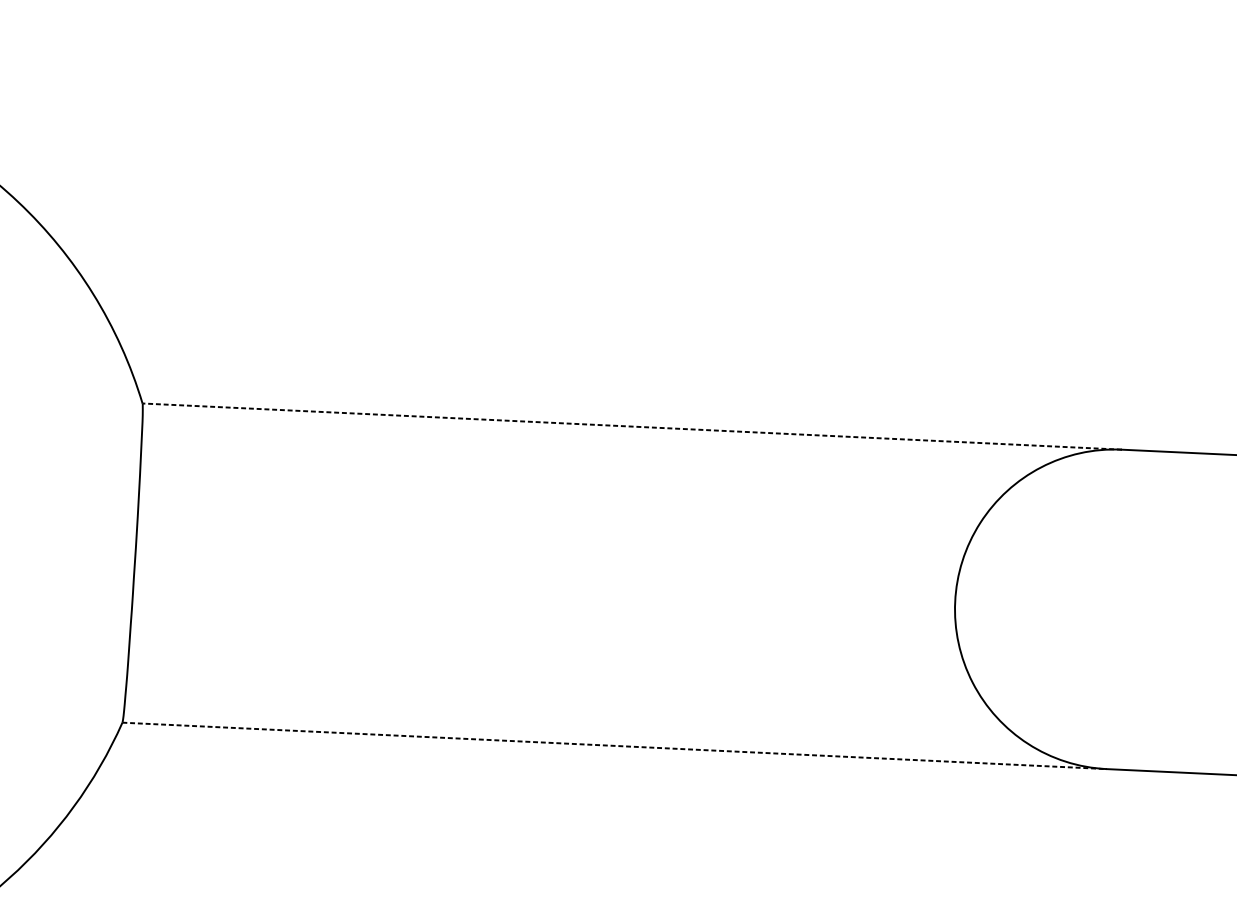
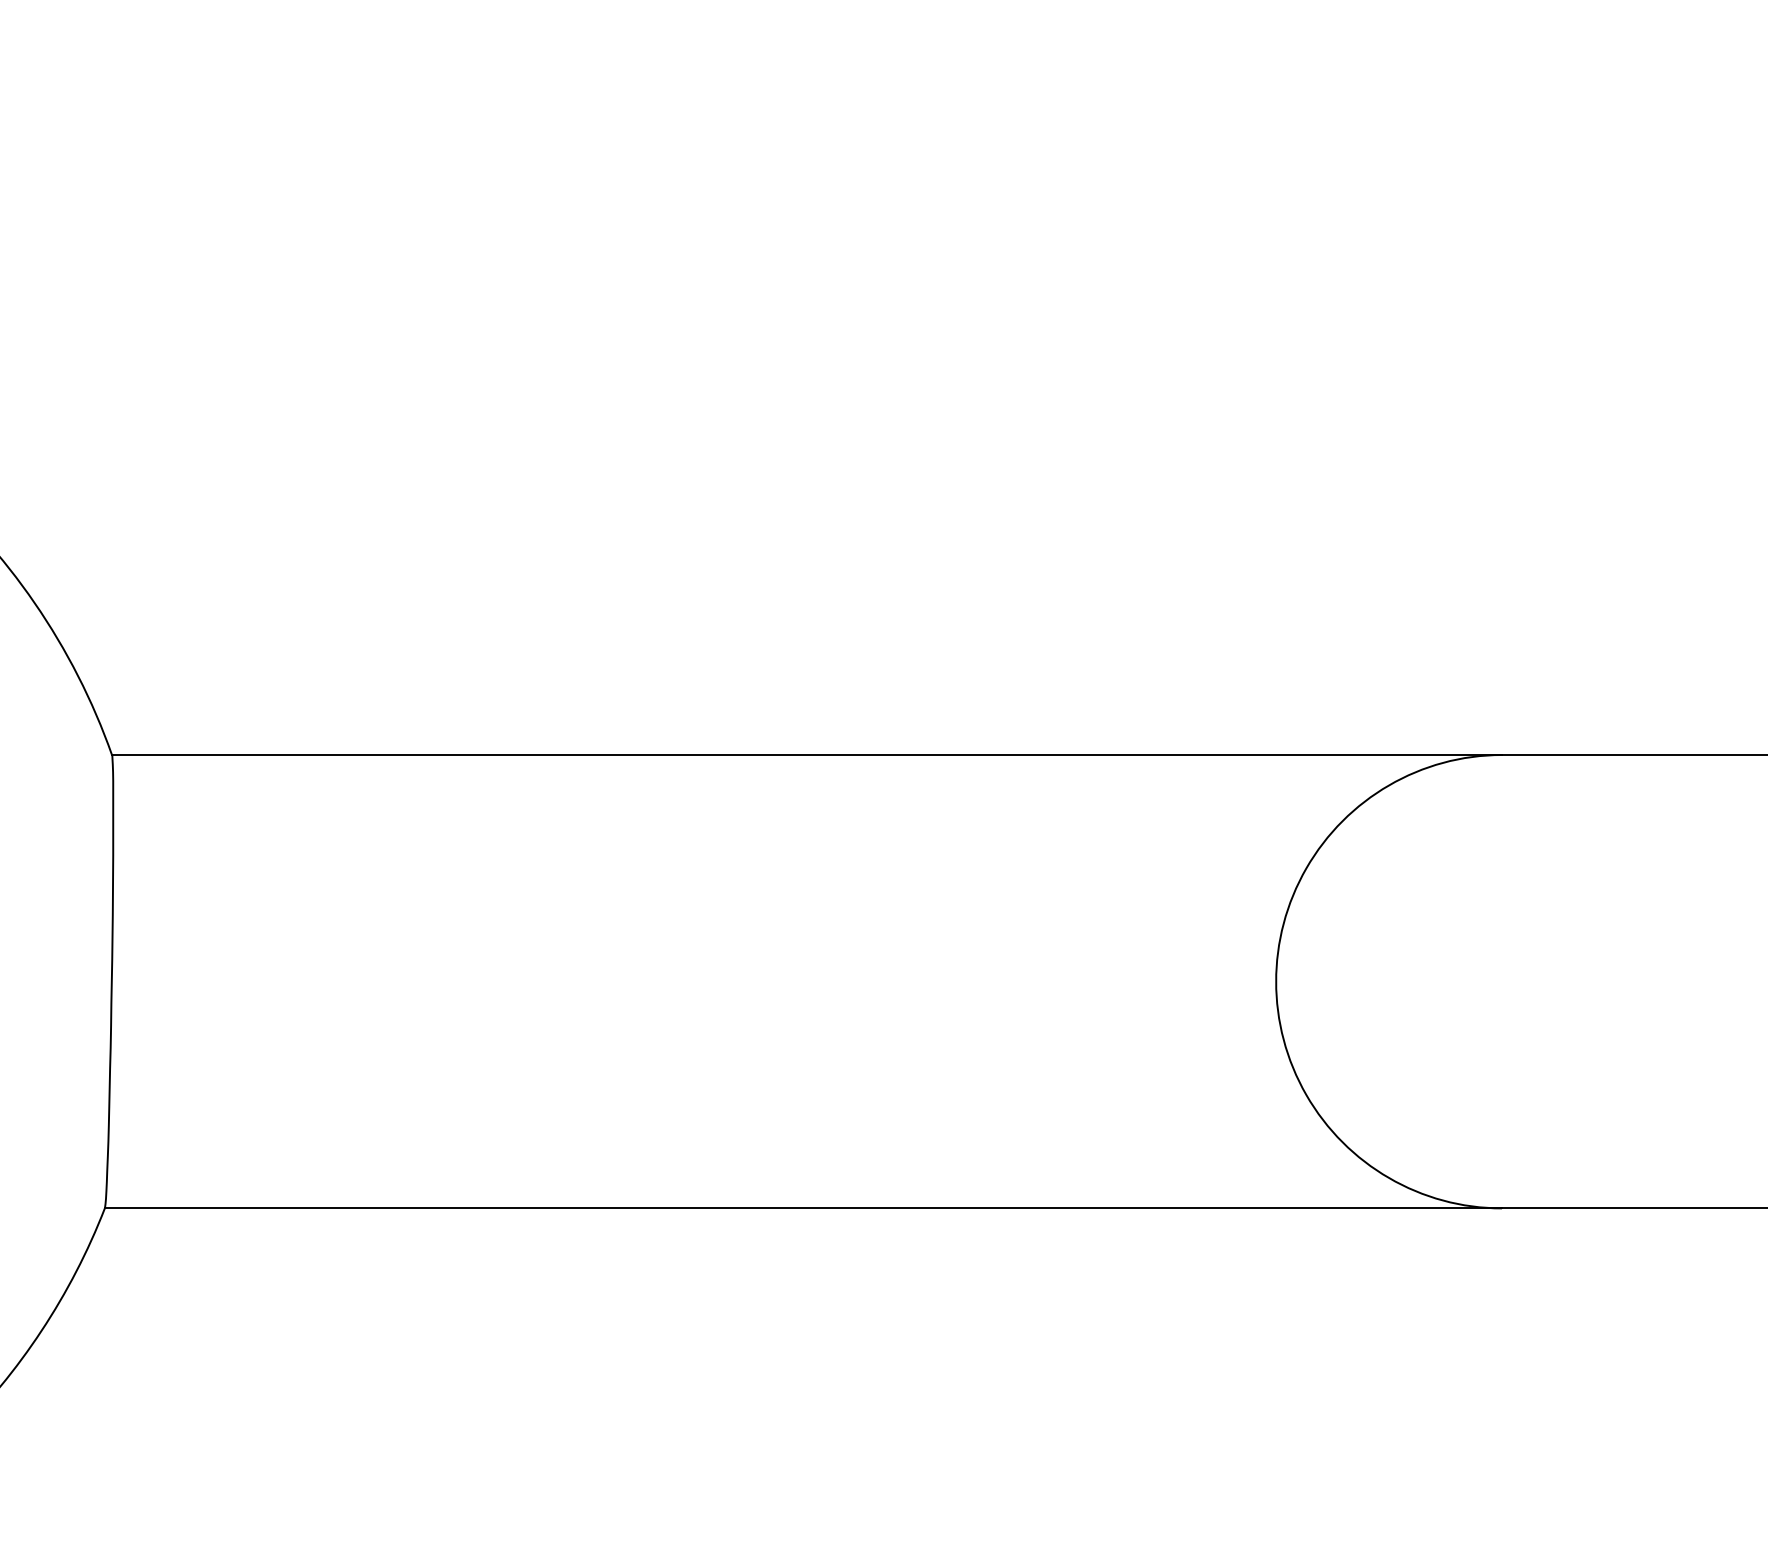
line: (632, 426) -> (807, 755), dashed -> solid
line: (614, 745) -> (803, 1208), dashed -> solid

